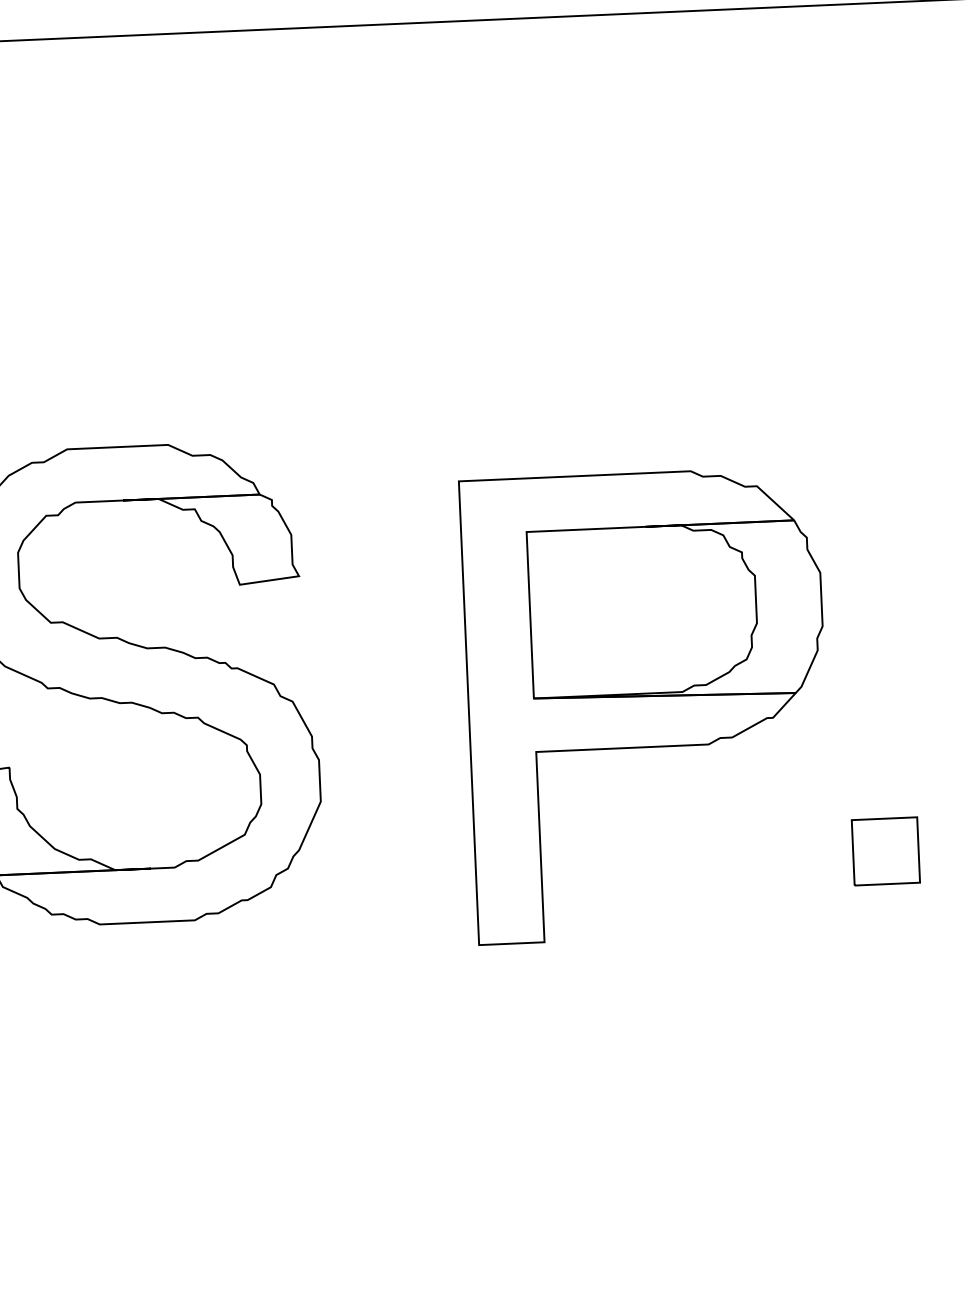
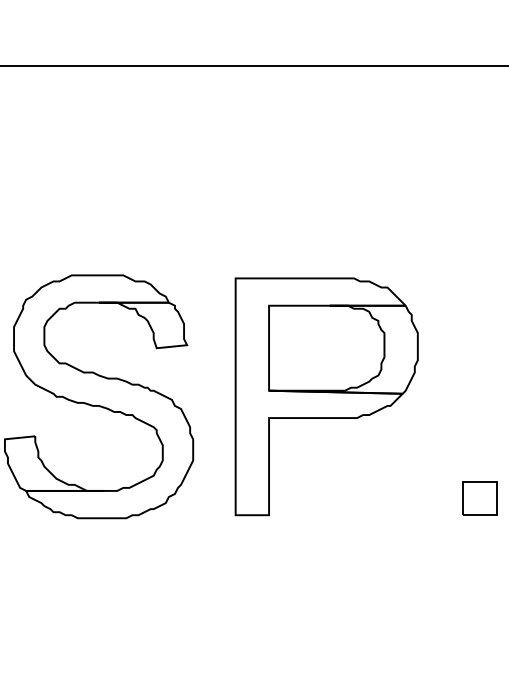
part: (646, 704) -> (326, 396), moved

